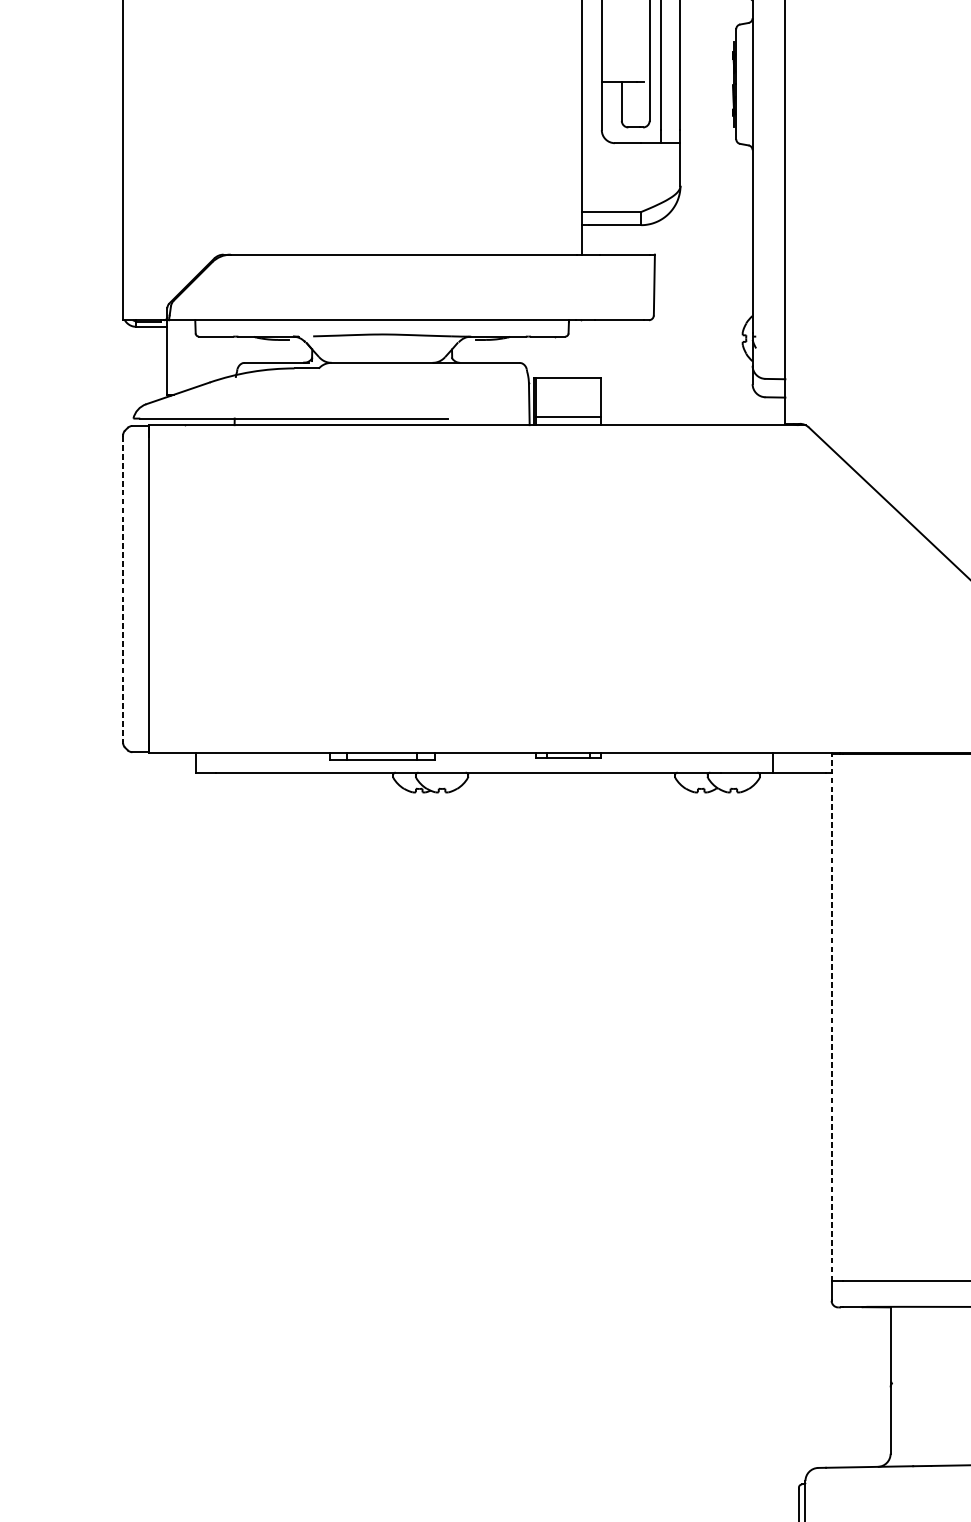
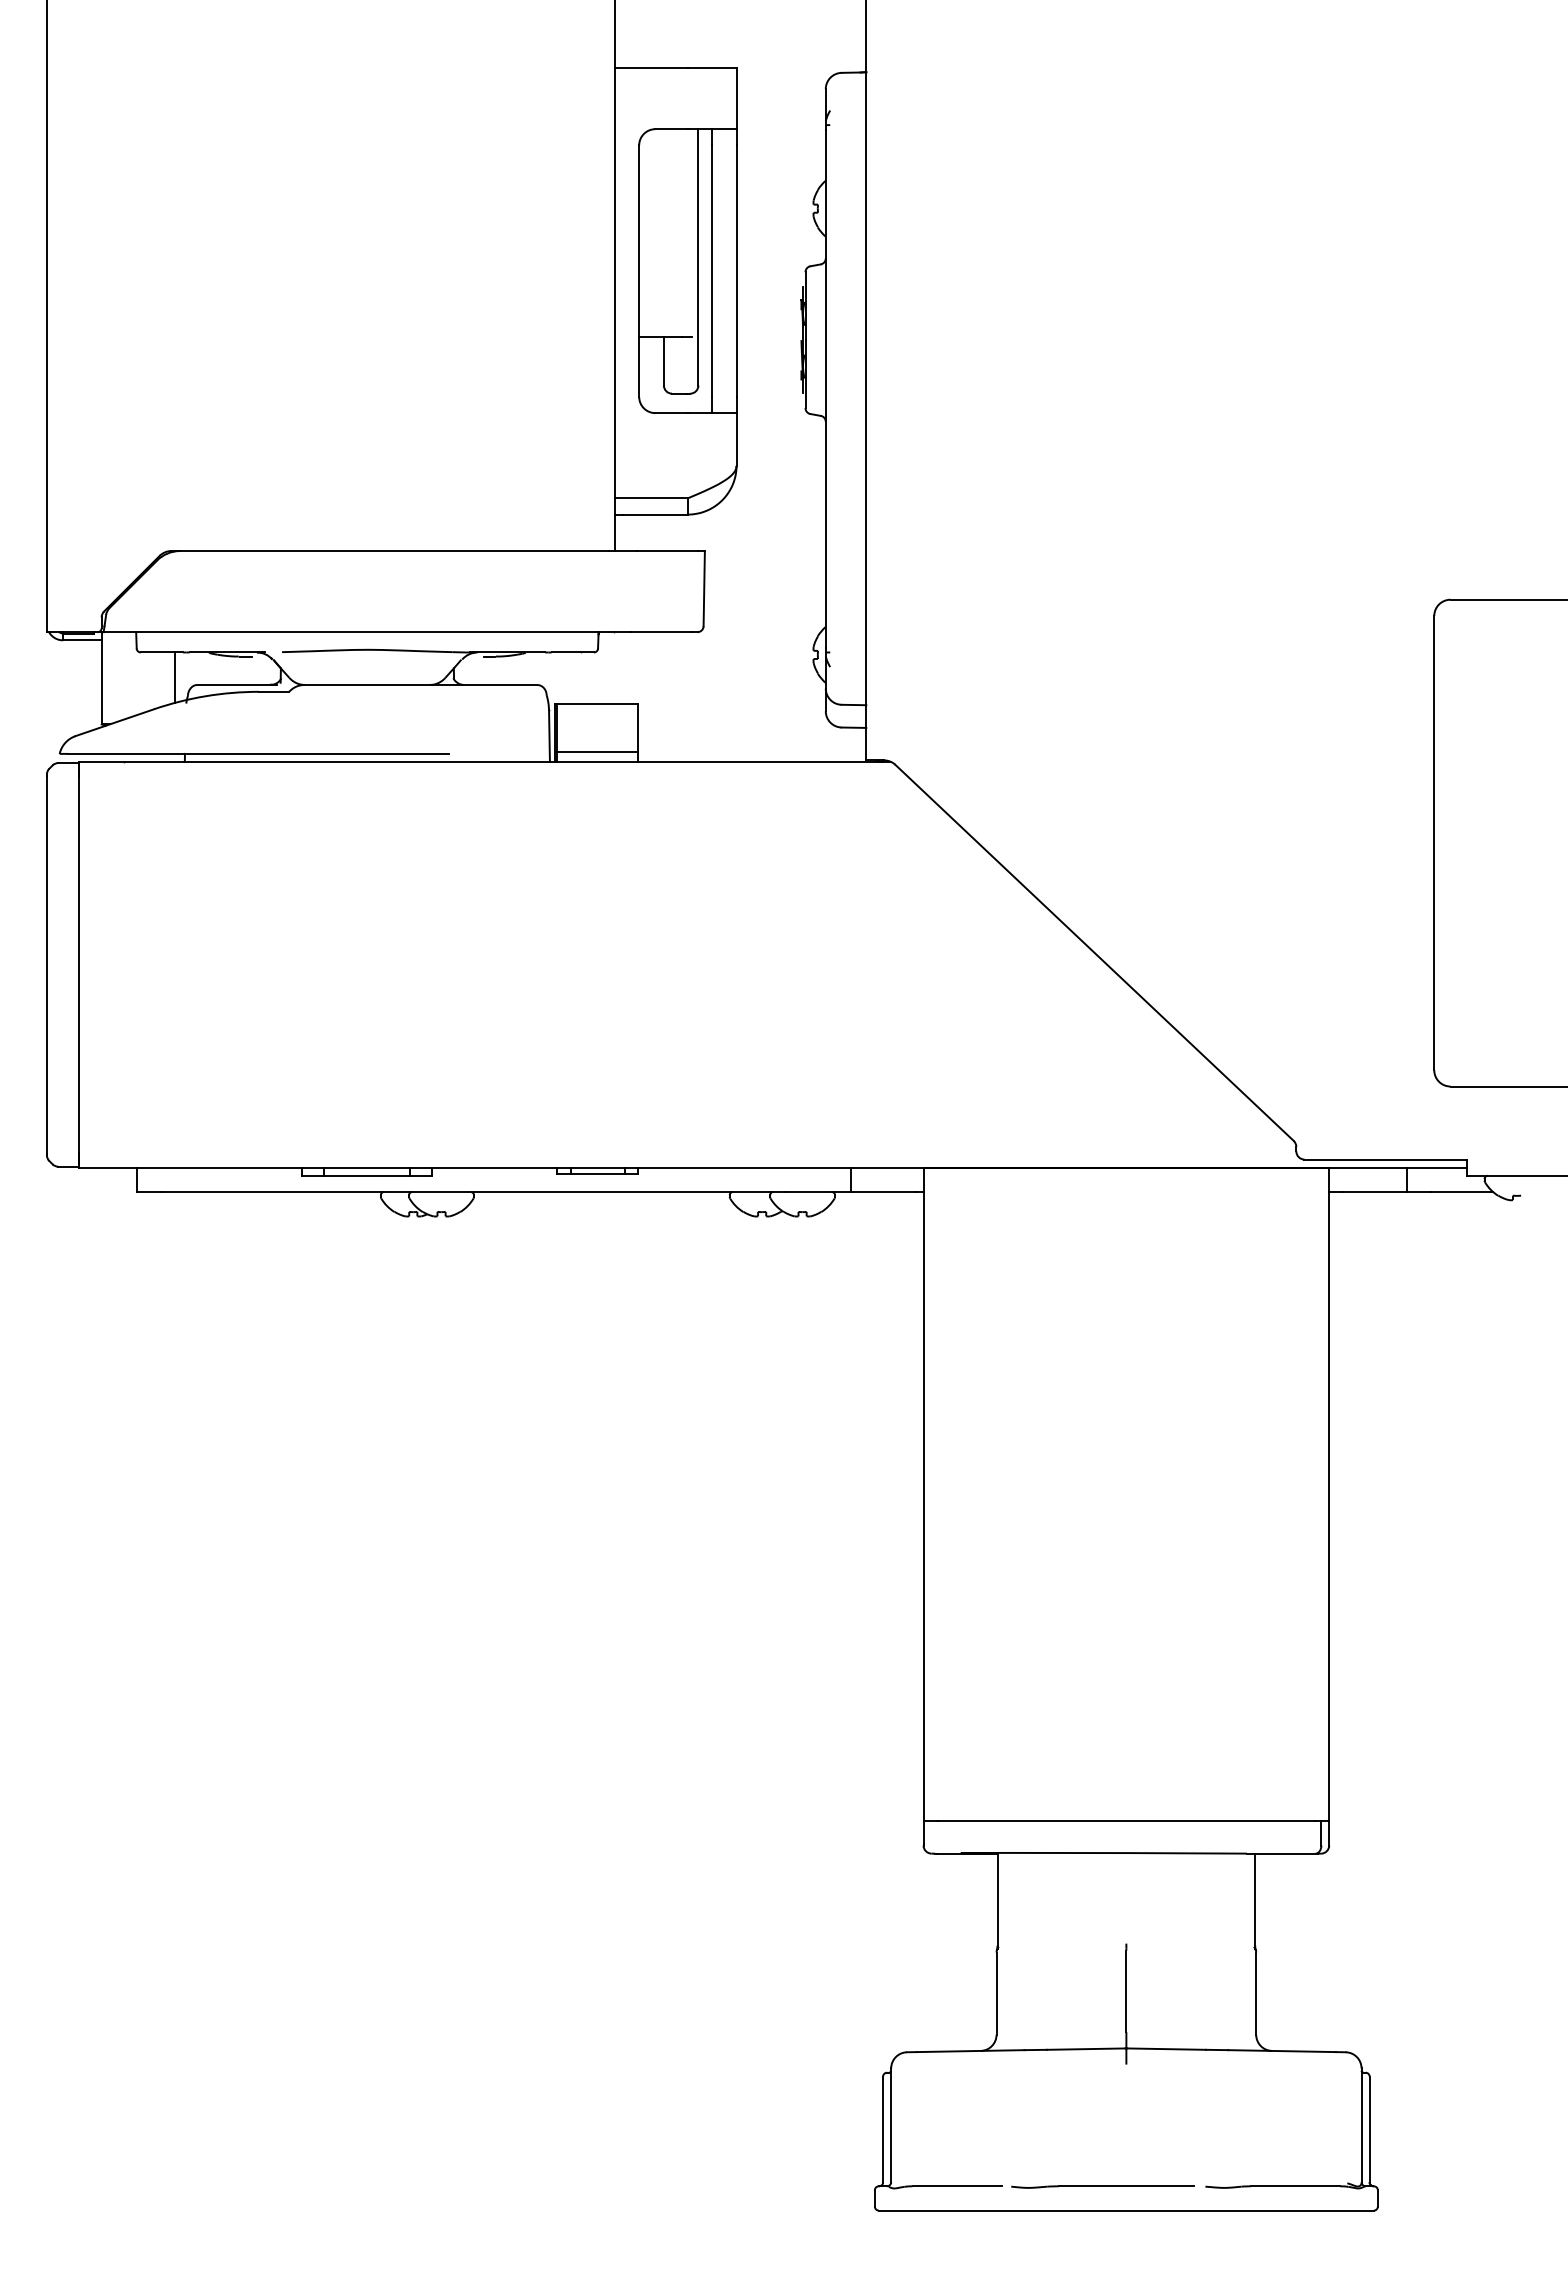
line: (226, 356) -> (174, 677), added
line: (122, 588) -> (46, 964), dashed -> solid
line: (831, 1017) -> (923, 1494), dashed -> solid

